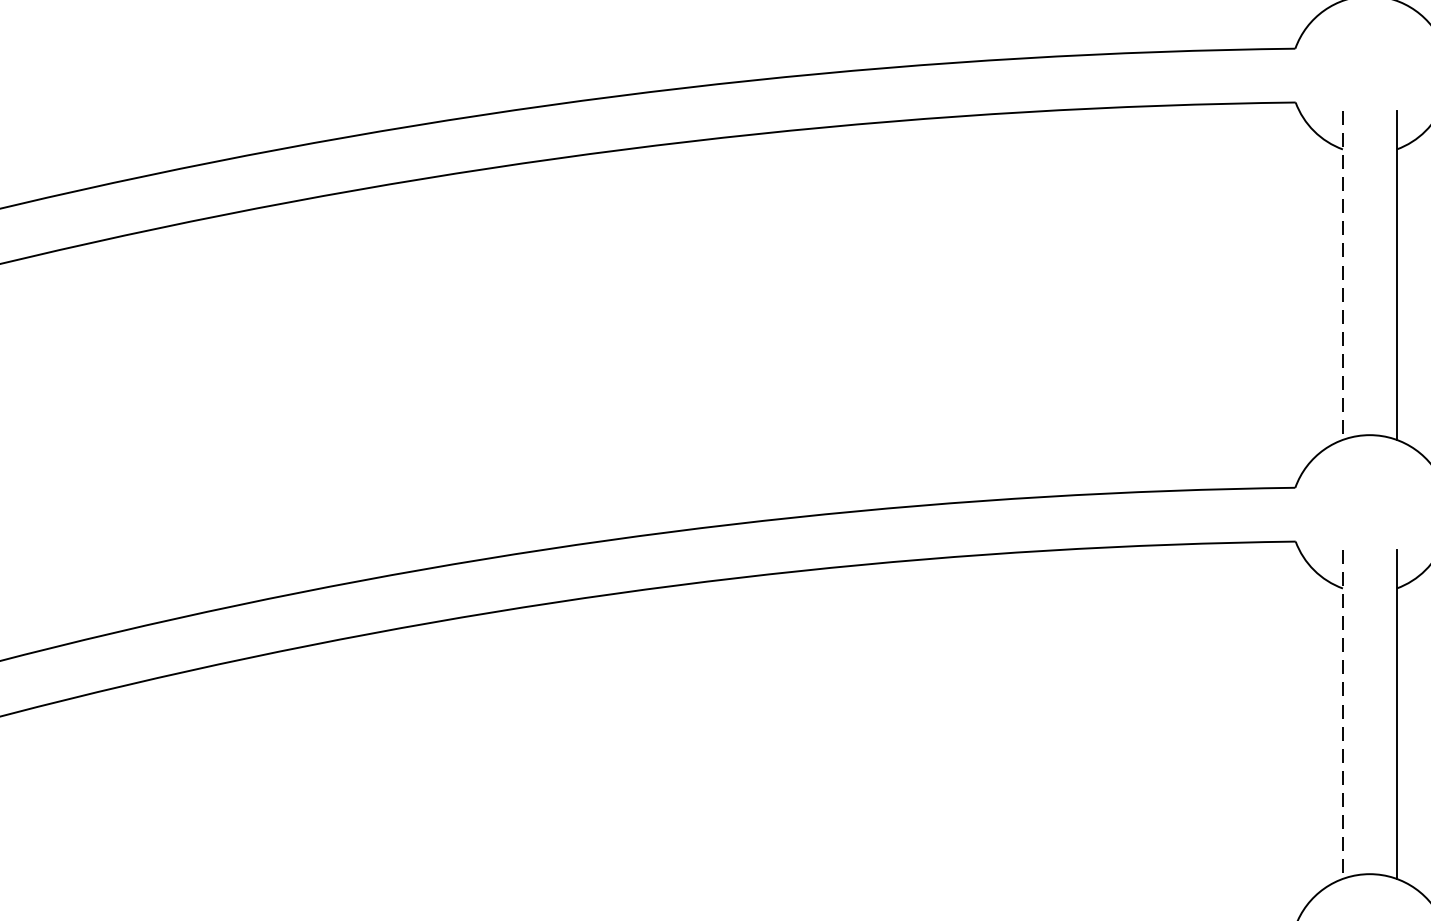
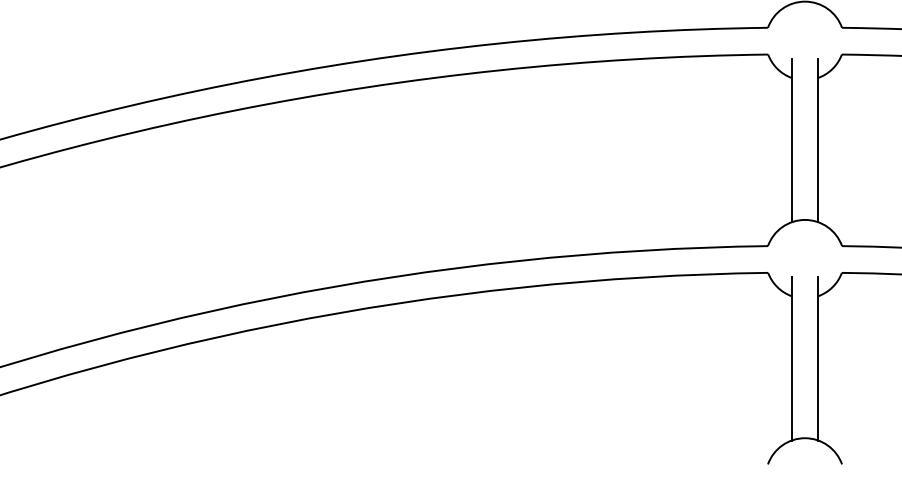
line: (1342, 275) -> (791, 140), dashed -> solid
line: (1342, 713) -> (791, 358), dashed -> solid

